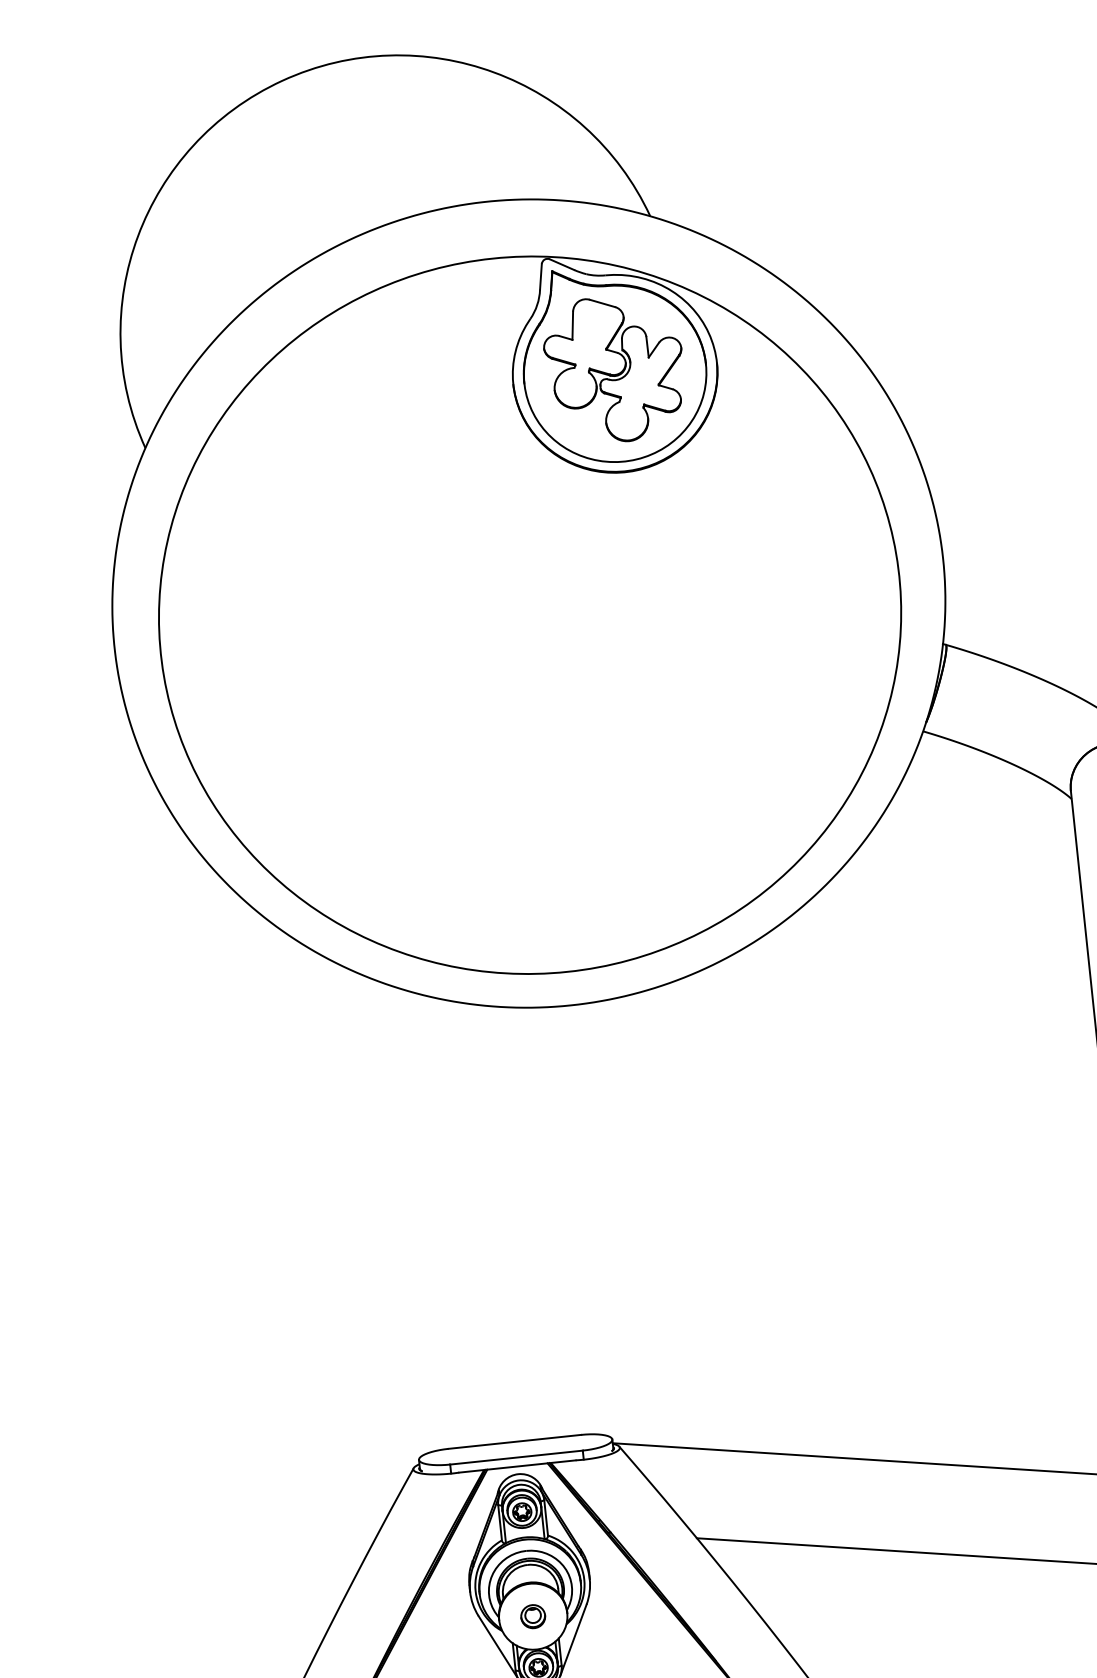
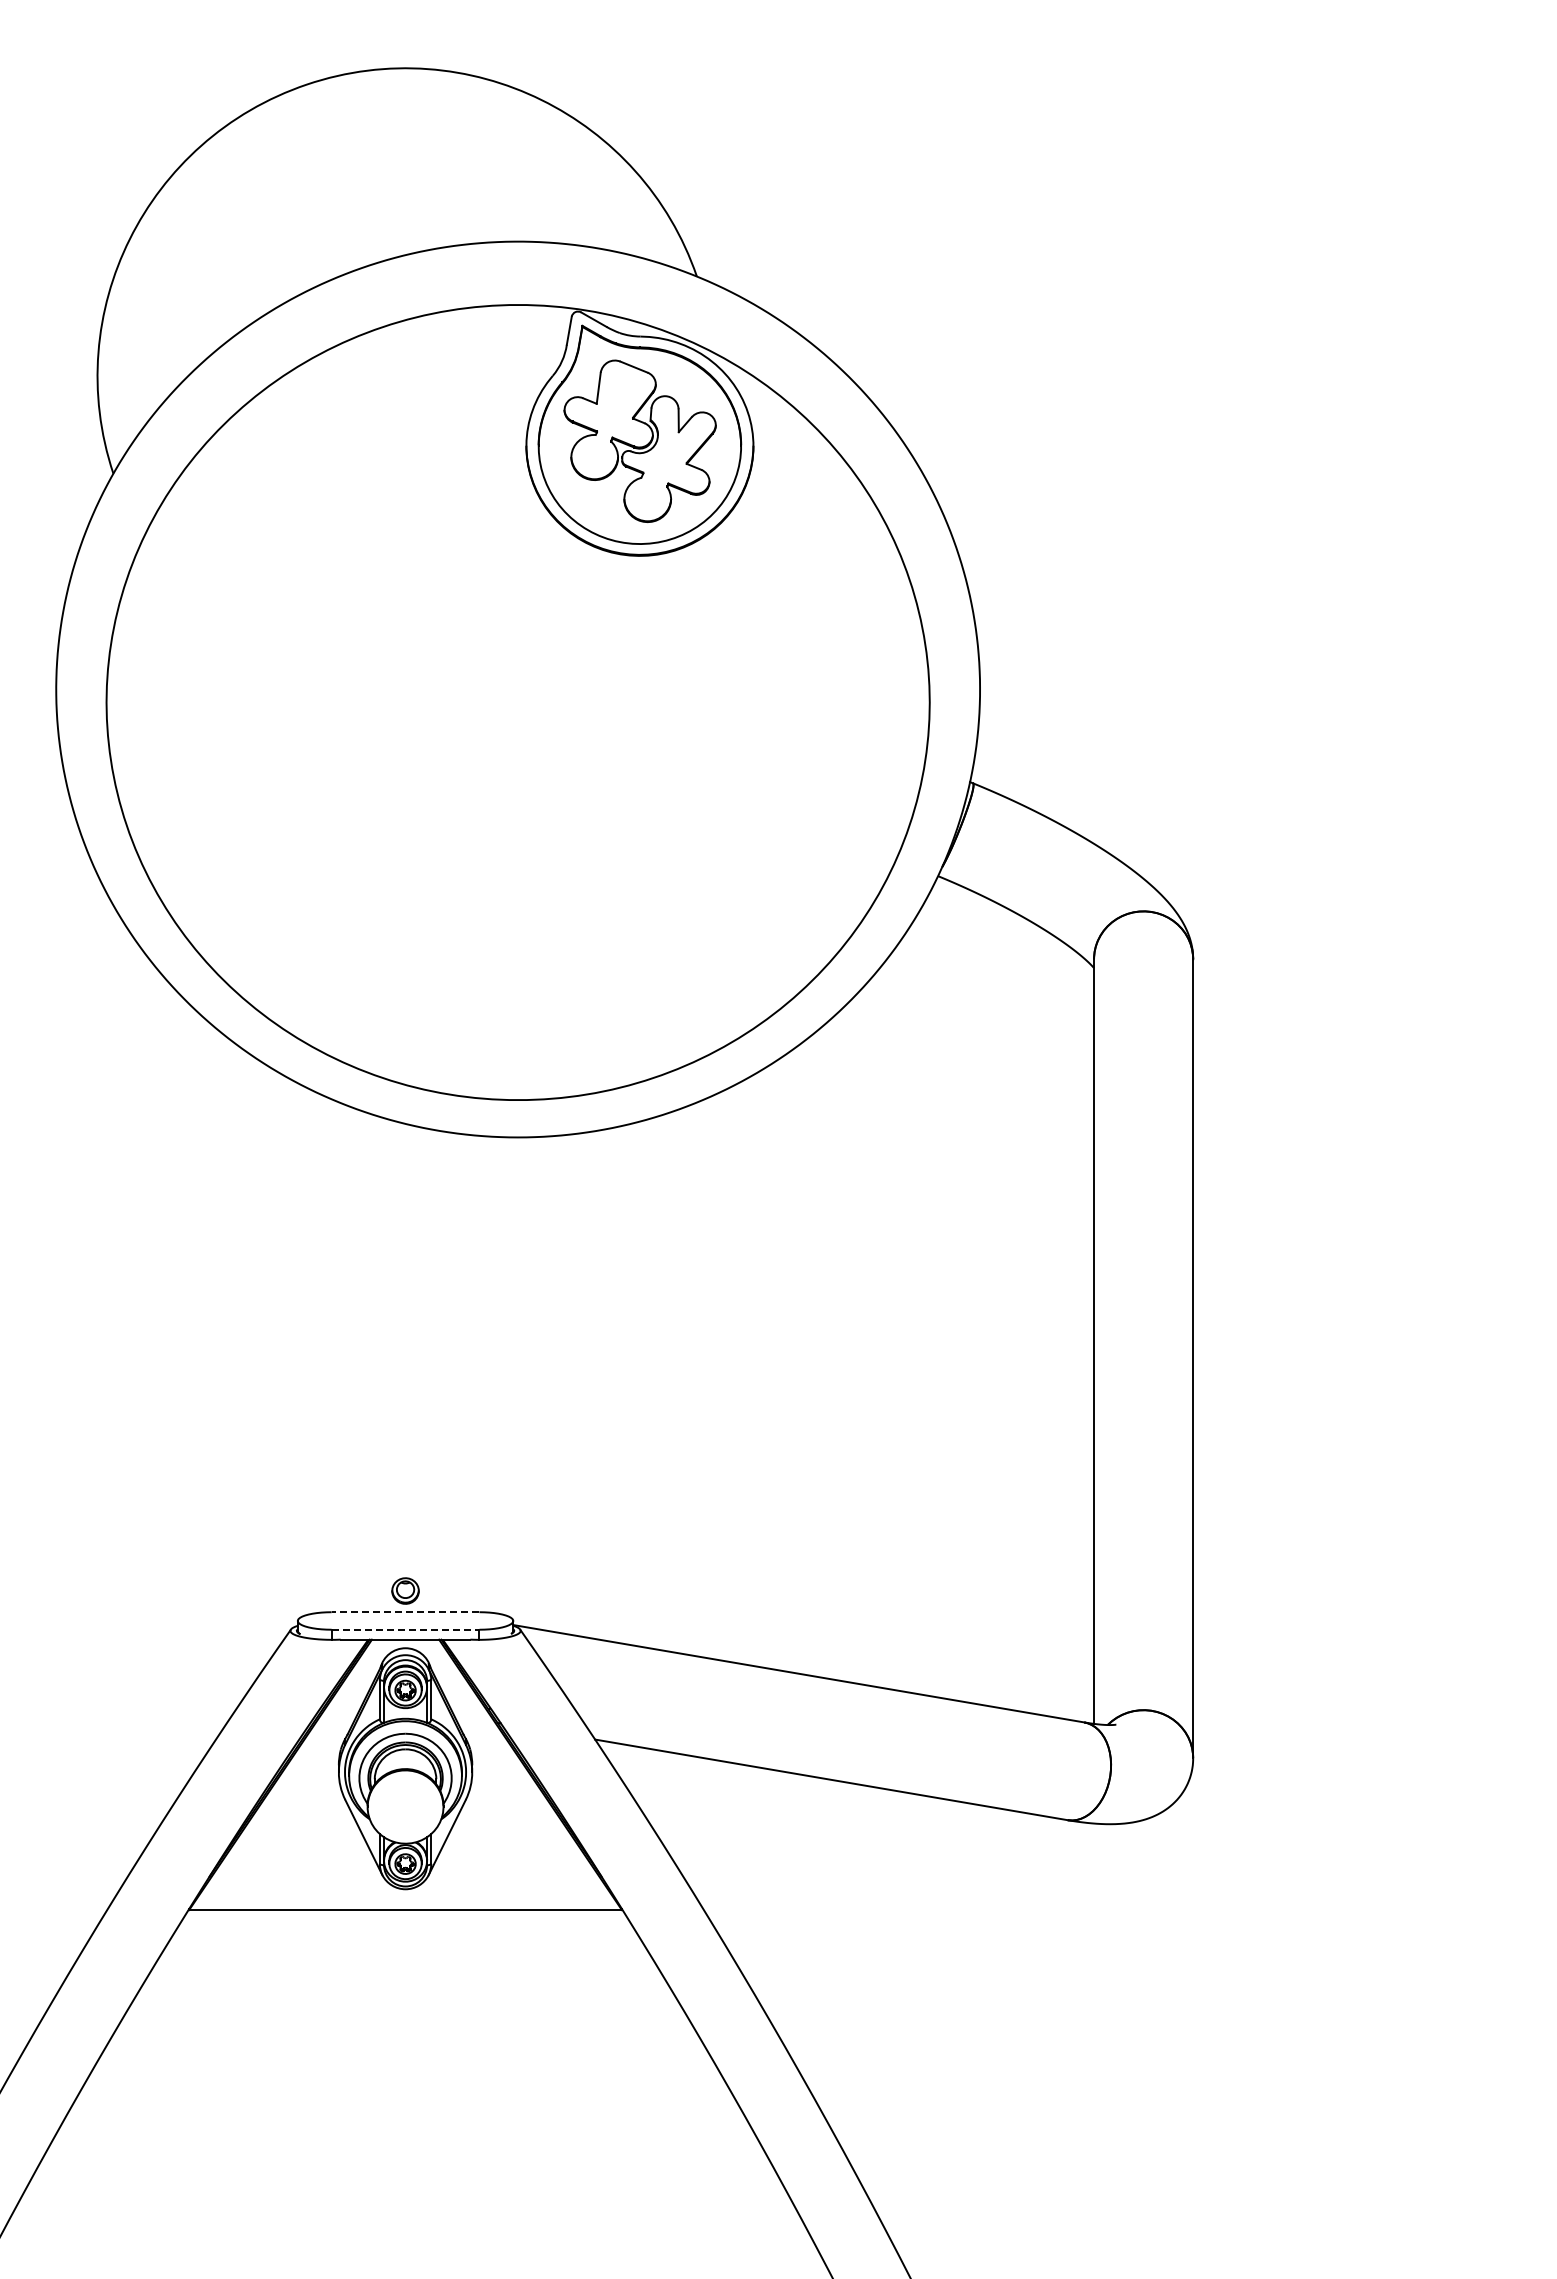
line: (514, 1442) -> (405, 1612), solid -> dashed
line: (516, 1457) -> (405, 1629), solid -> dashed
part: (533, 1616) -> (405, 1590), moved

